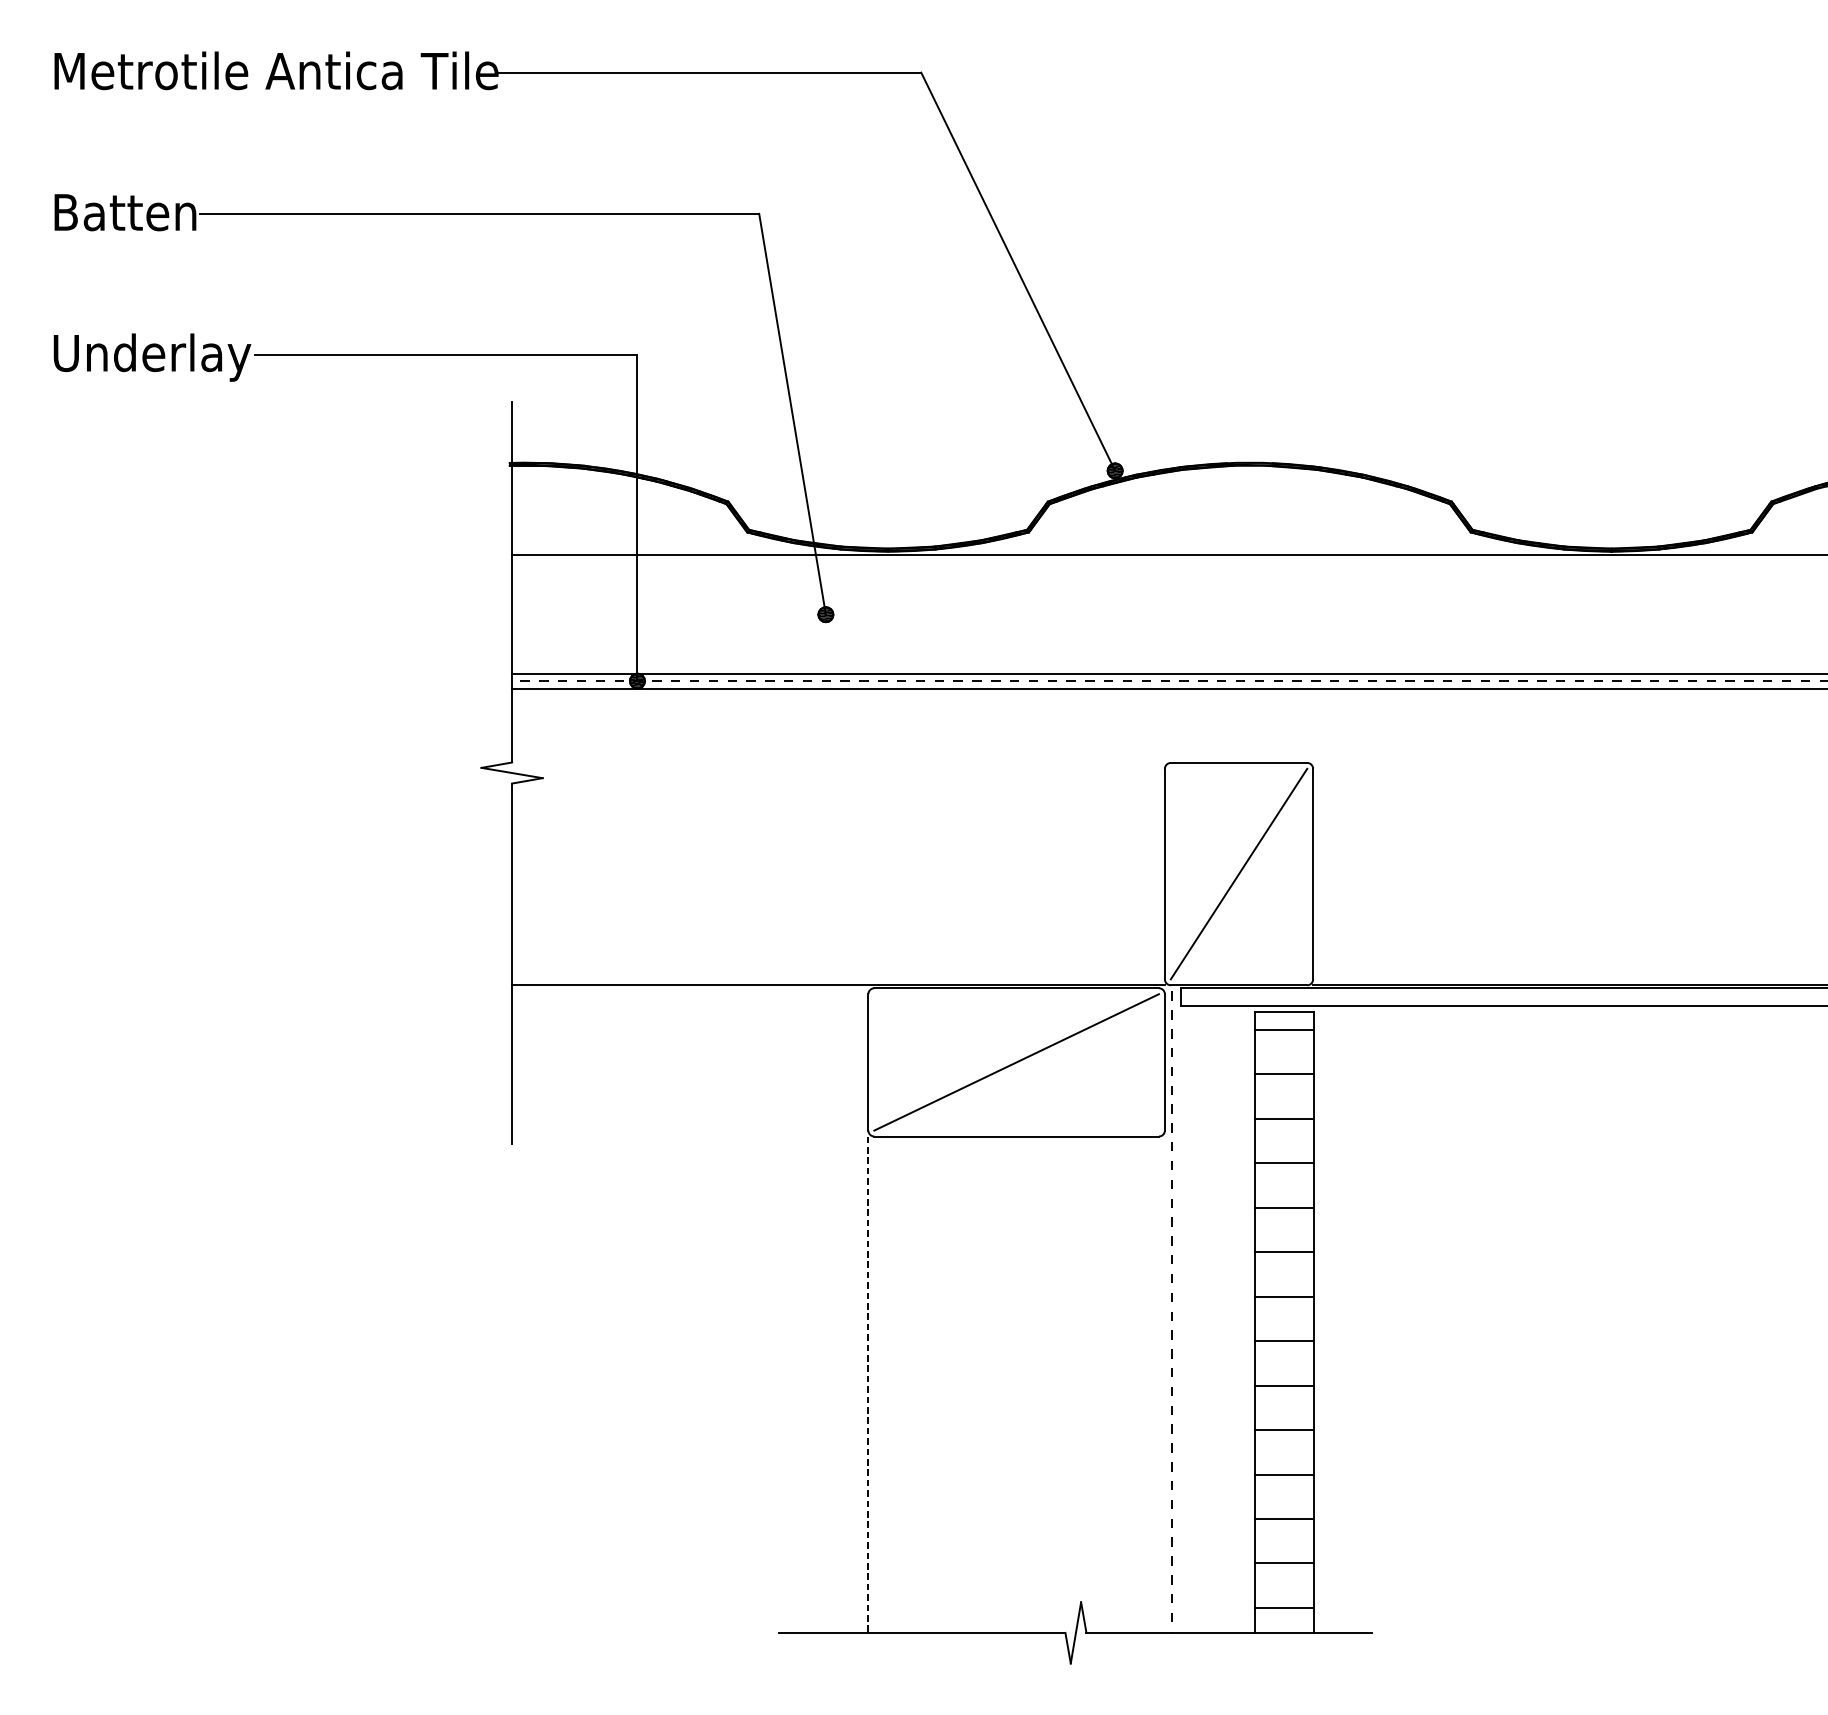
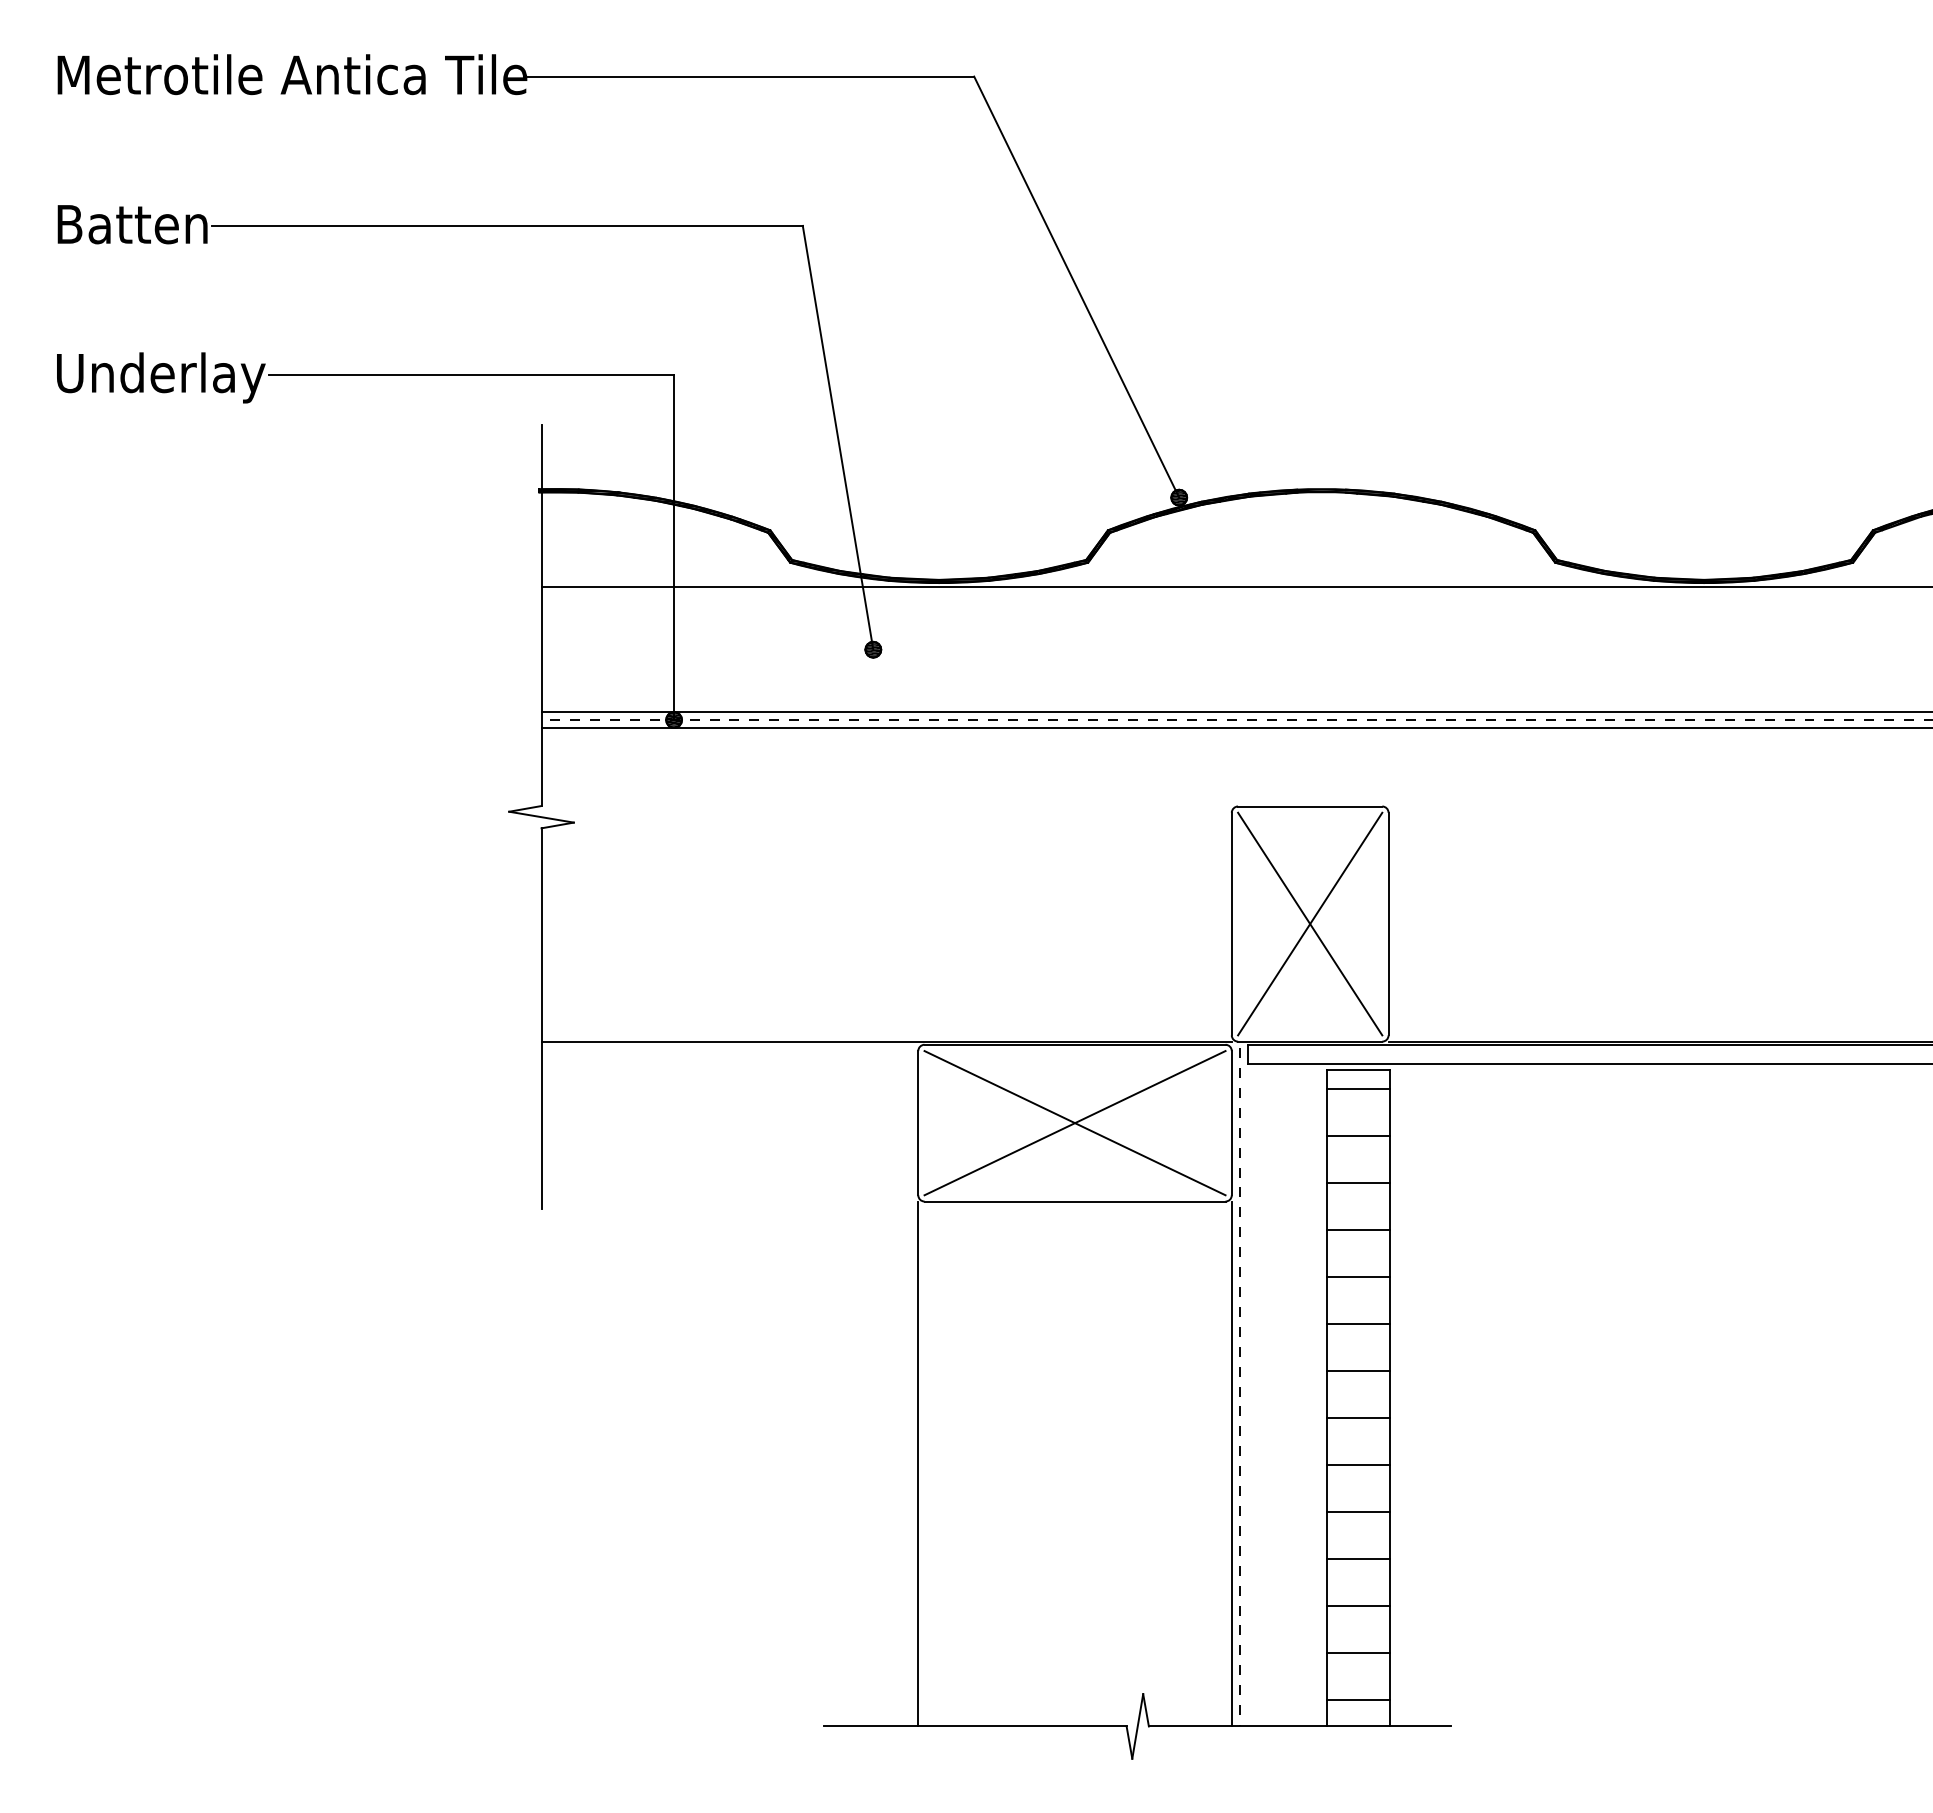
line: (1239, 873) -> (1310, 923), added
line: (1016, 1062) -> (1074, 1123), added
line: (1164, 1384) -> (1231, 1463), added
line: (868, 1385) -> (918, 1464), dashed -> solid

